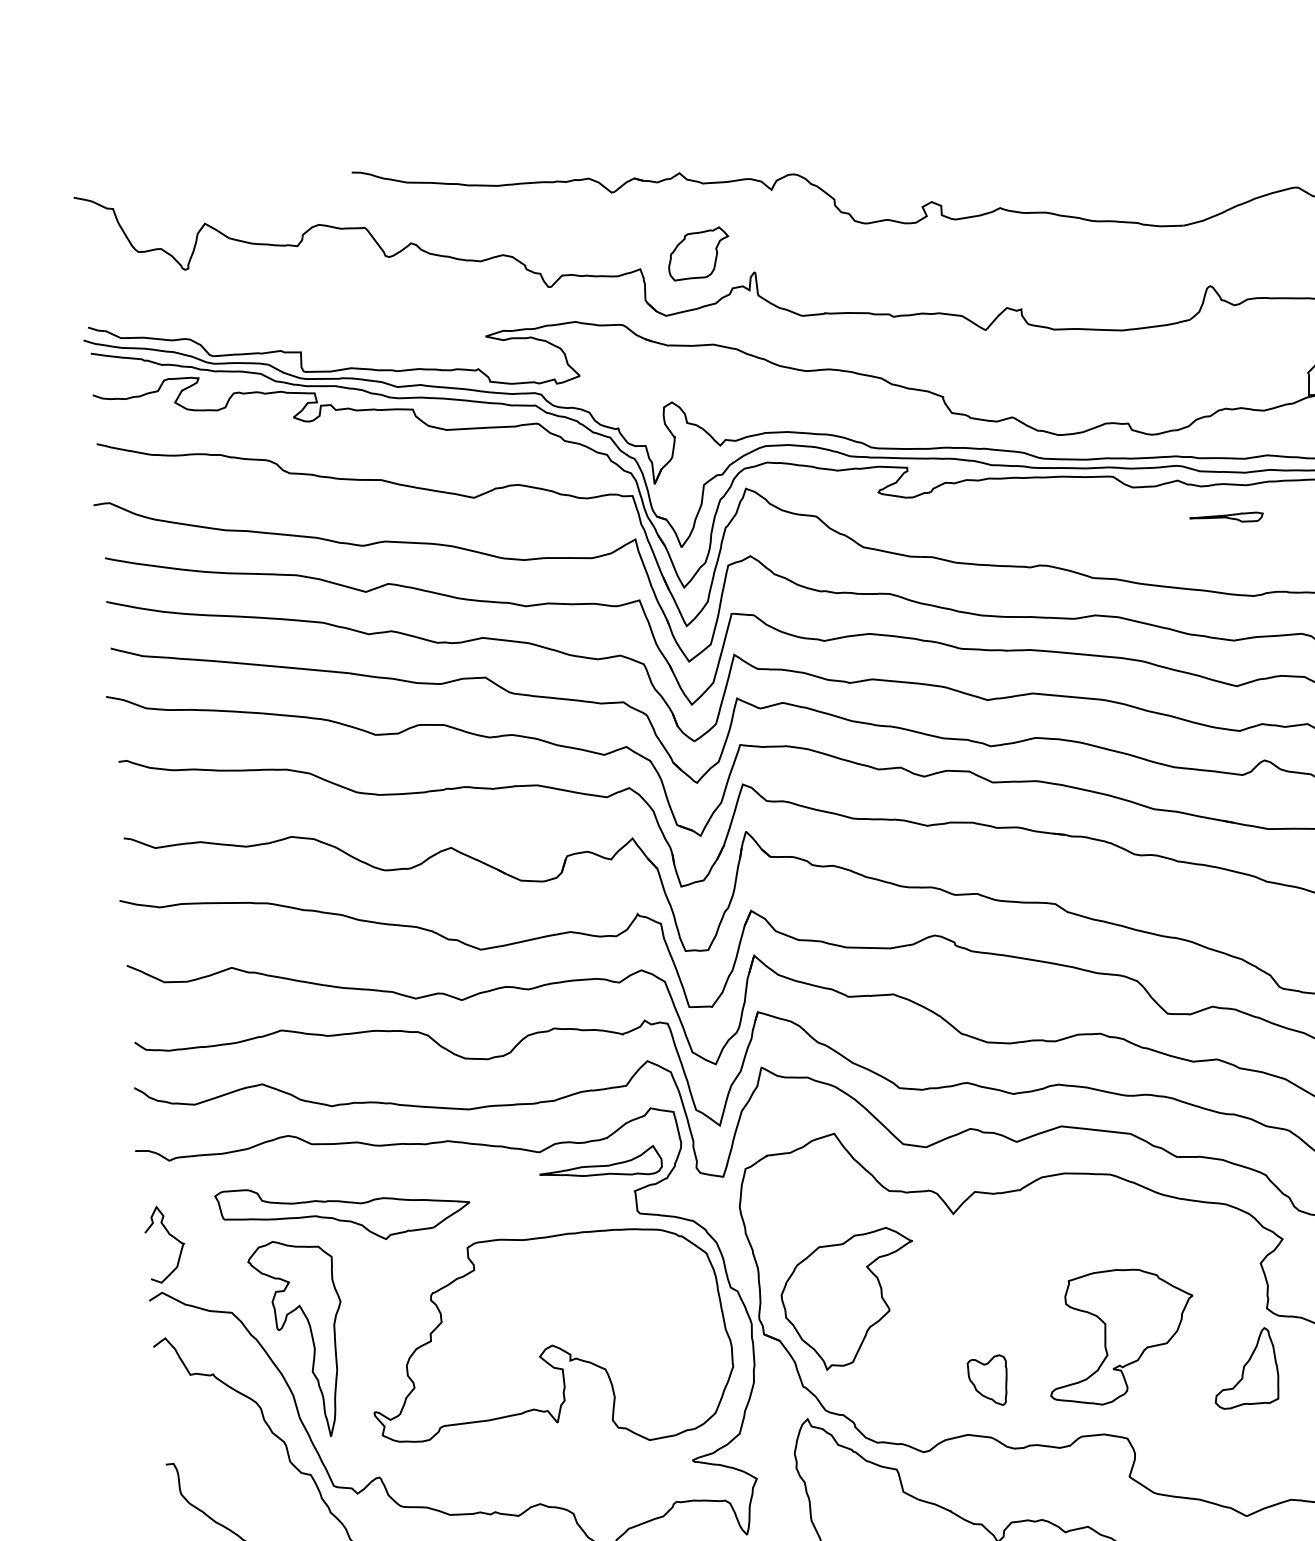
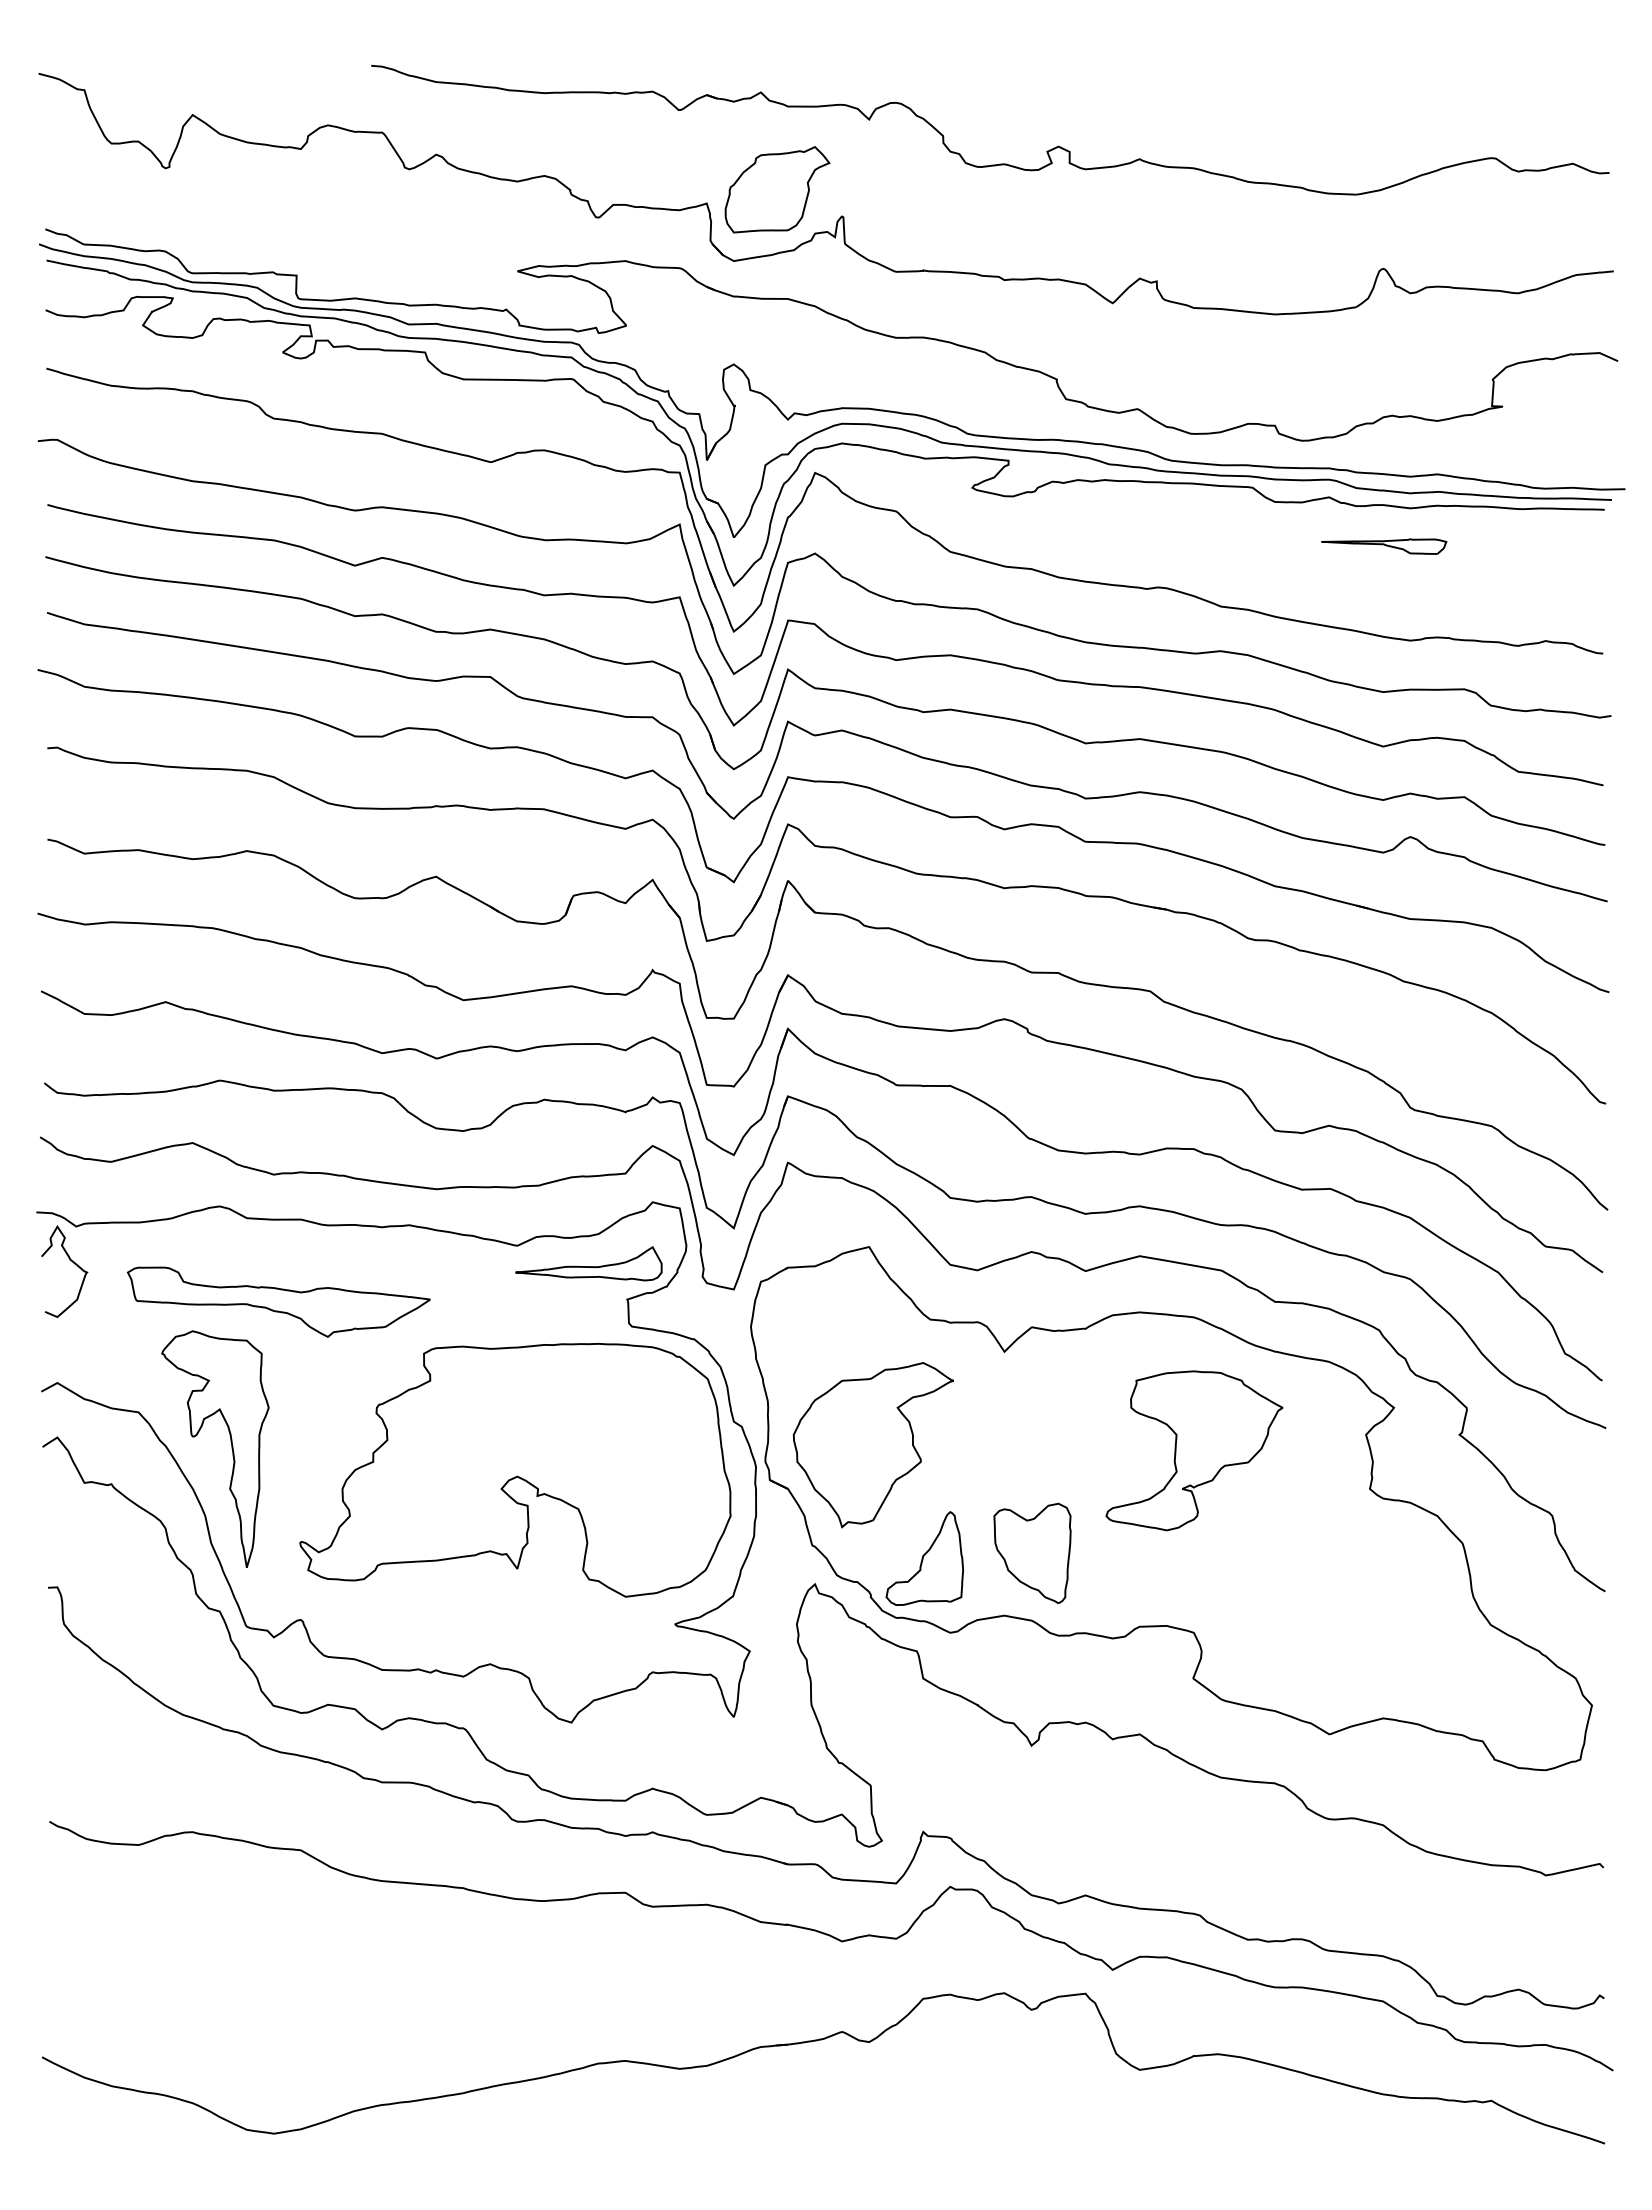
part: (698, 253) -> (777, 189), size x1.43
part: (1226, 518) -> (1384, 546), size x1.43
curve: (171, 1236) -> (72, 1262), moved
part: (1121, 1336) -> (1194, 1450), moved
part: (1245, 1368) -> (924, 1558), moved
part: (987, 1380) -> (1032, 1552), size x1.67

